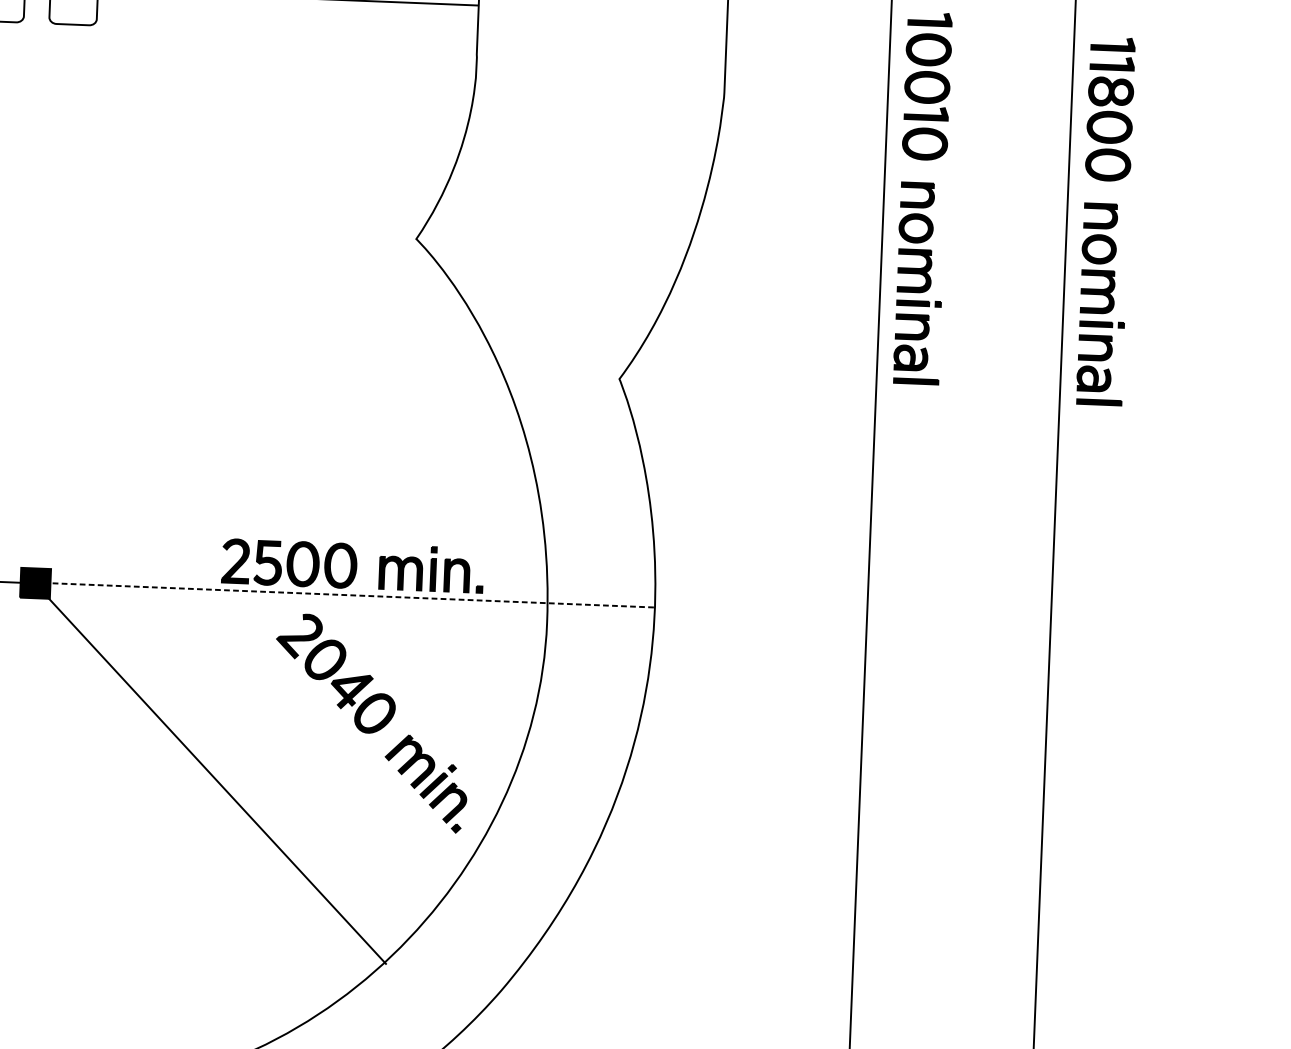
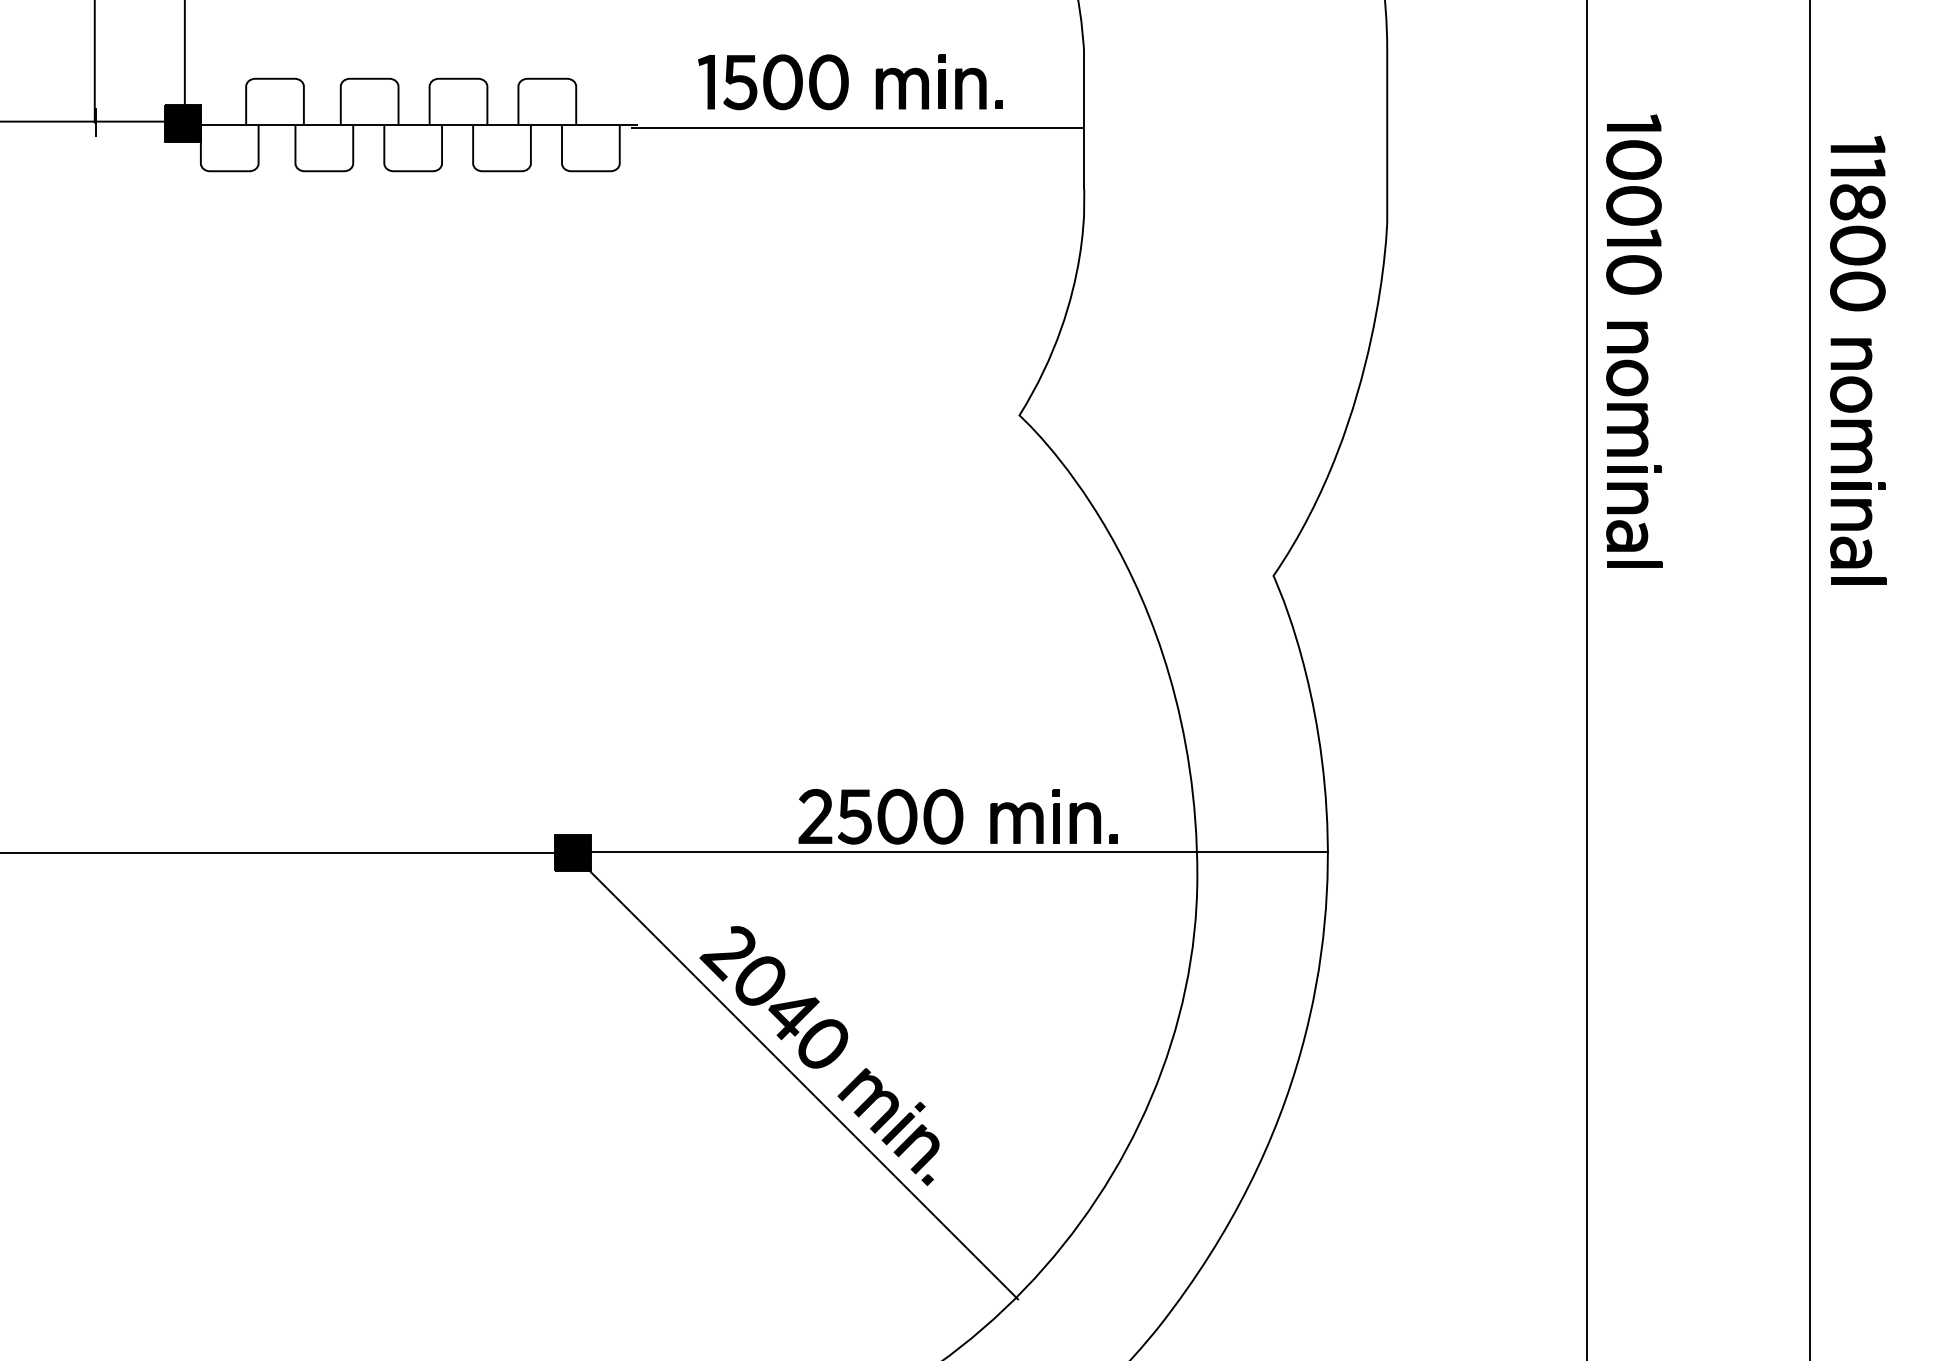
line: (345, 595) -> (950, 852), dashed -> solid
part: (371, 722) -> (819, 1055), moved

